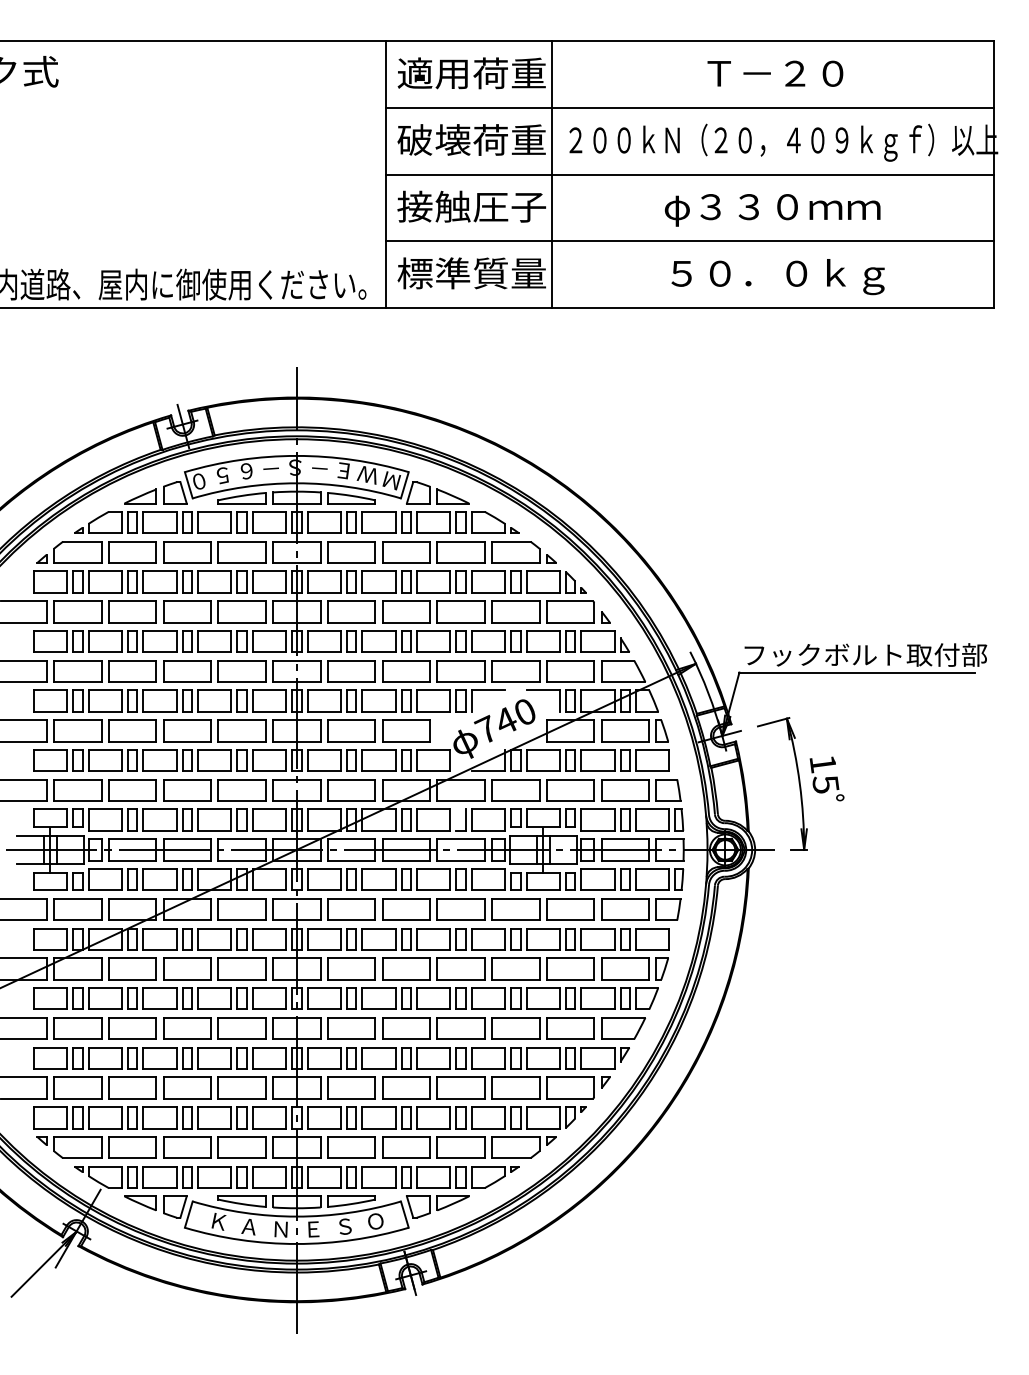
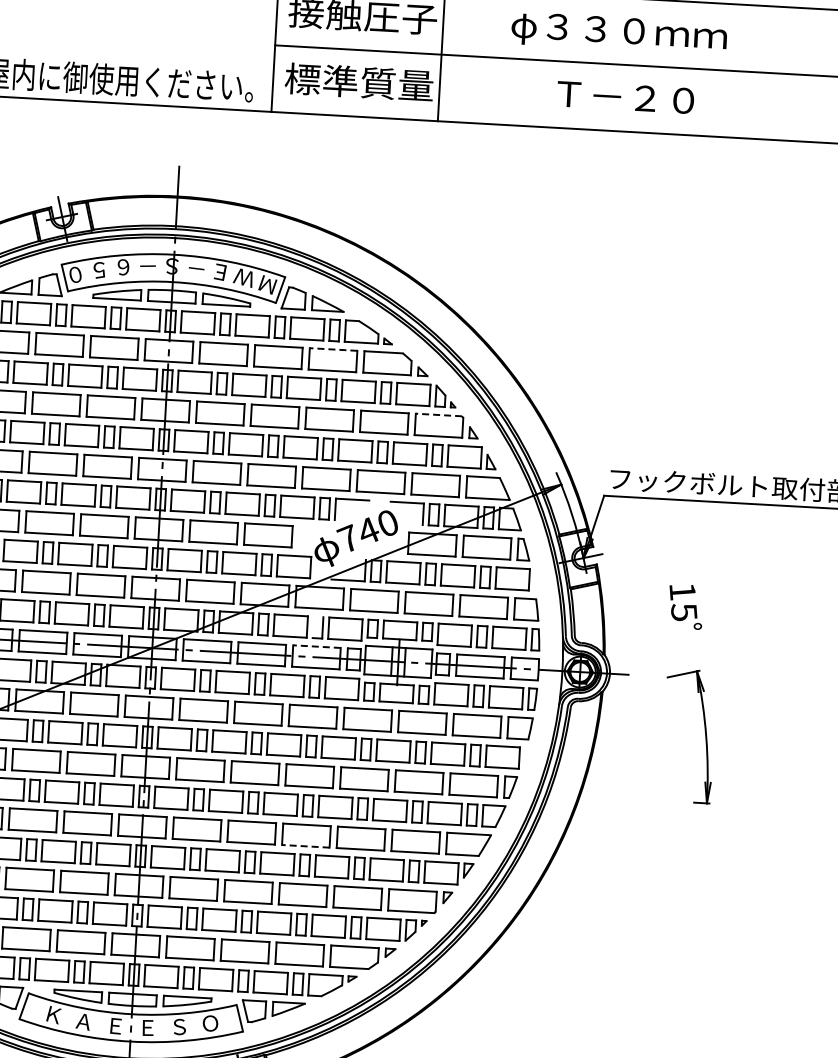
text: (772, 210) -> (619, 33), moved
text: (777, 277) -> (664, 103), ５０．０ｋｇ -> Ｔ－２０
line: (461, 541) -> (334, 349), solid -> dashed
line: (569, 601) -> (438, 415), solid -> dashed
part: (798, 783) -> (704, 736), moved
line: (461, 839) -> (317, 646), solid -> dashed
line: (461, 1039) -> (306, 846), solid -> dashed
text: (280, 1229) -> (114, 1026), Ｎ -> Ｅ

